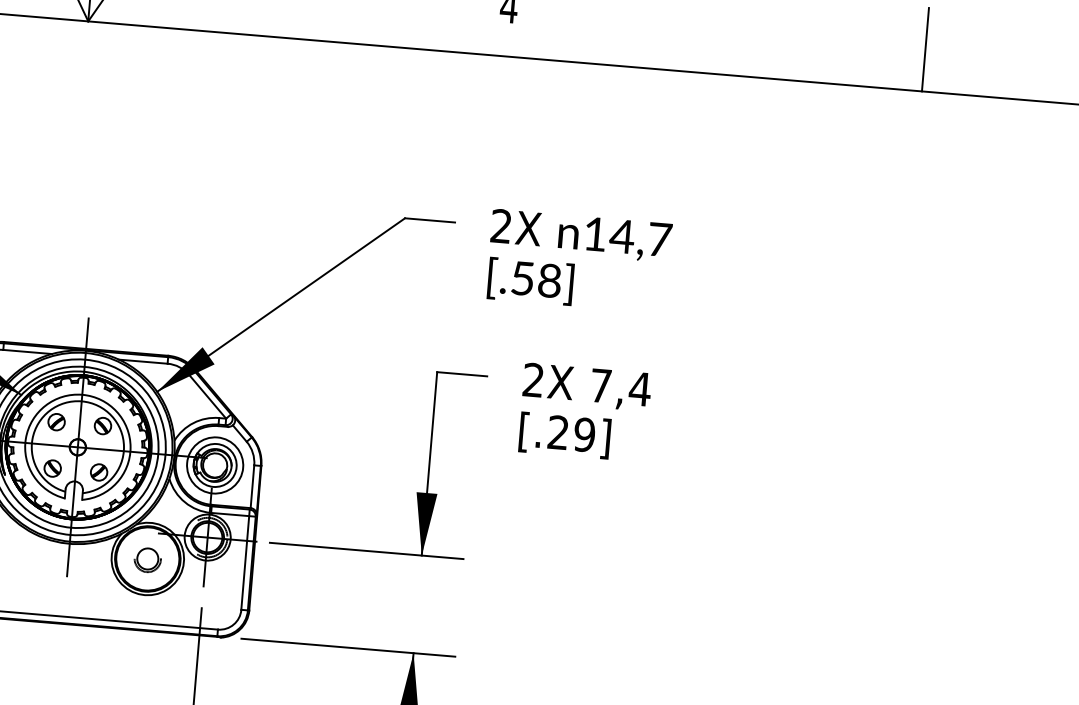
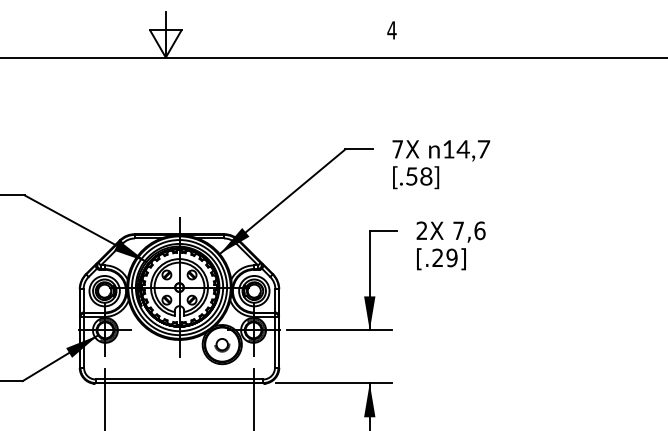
line: (925, 48) -> (618, 34), removed
text: (500, 226) -> (397, 149), 2X -> 7X
text: (639, 388) -> (479, 230), 7,4 -> 7,6

